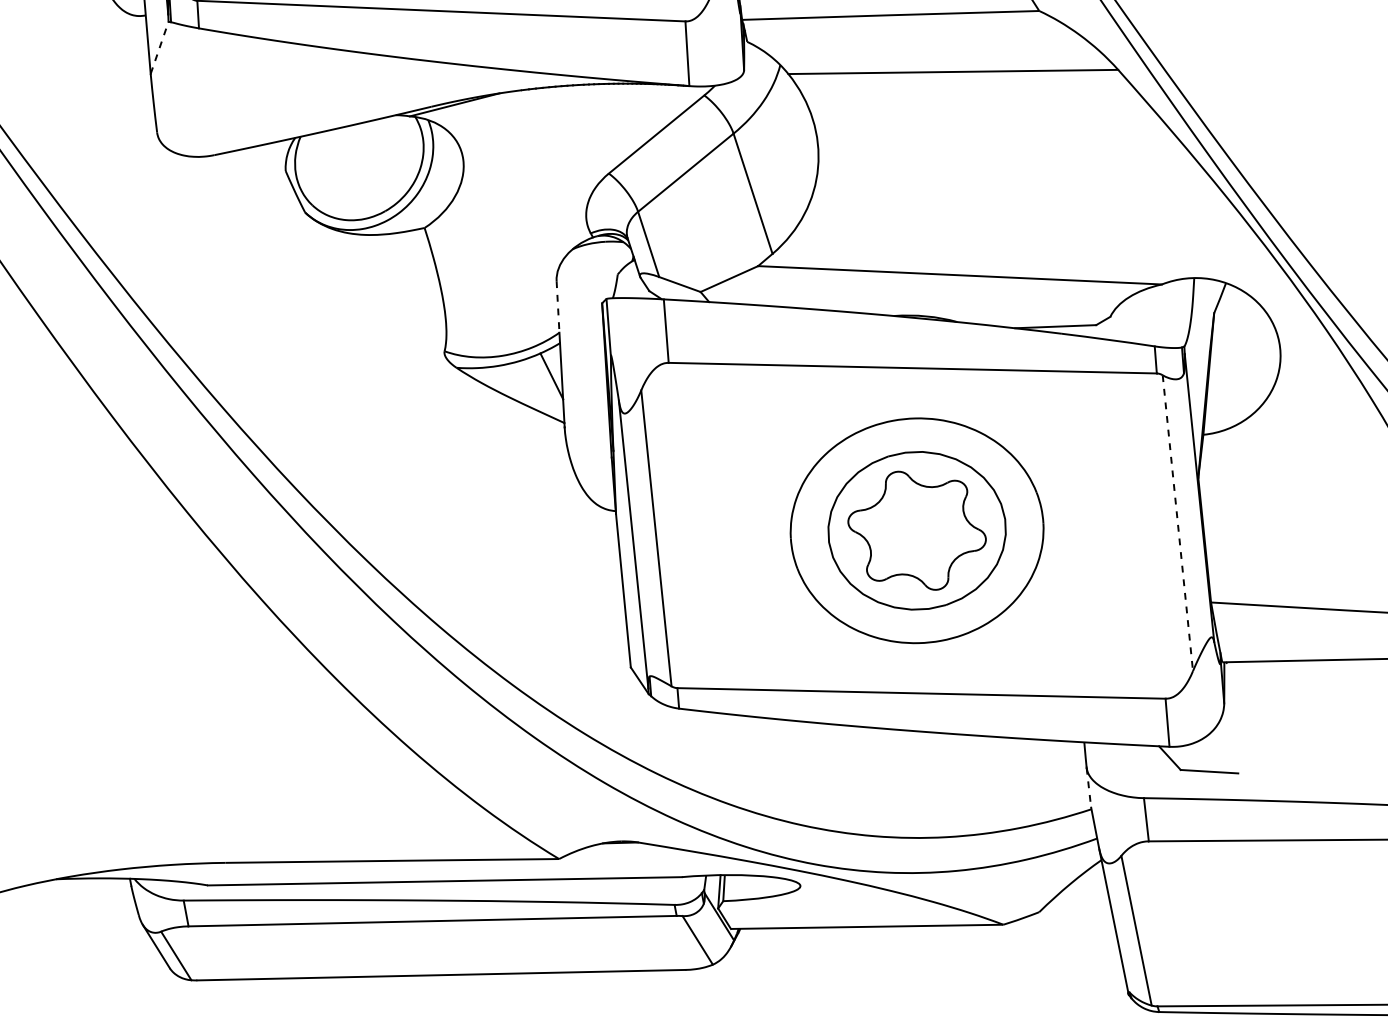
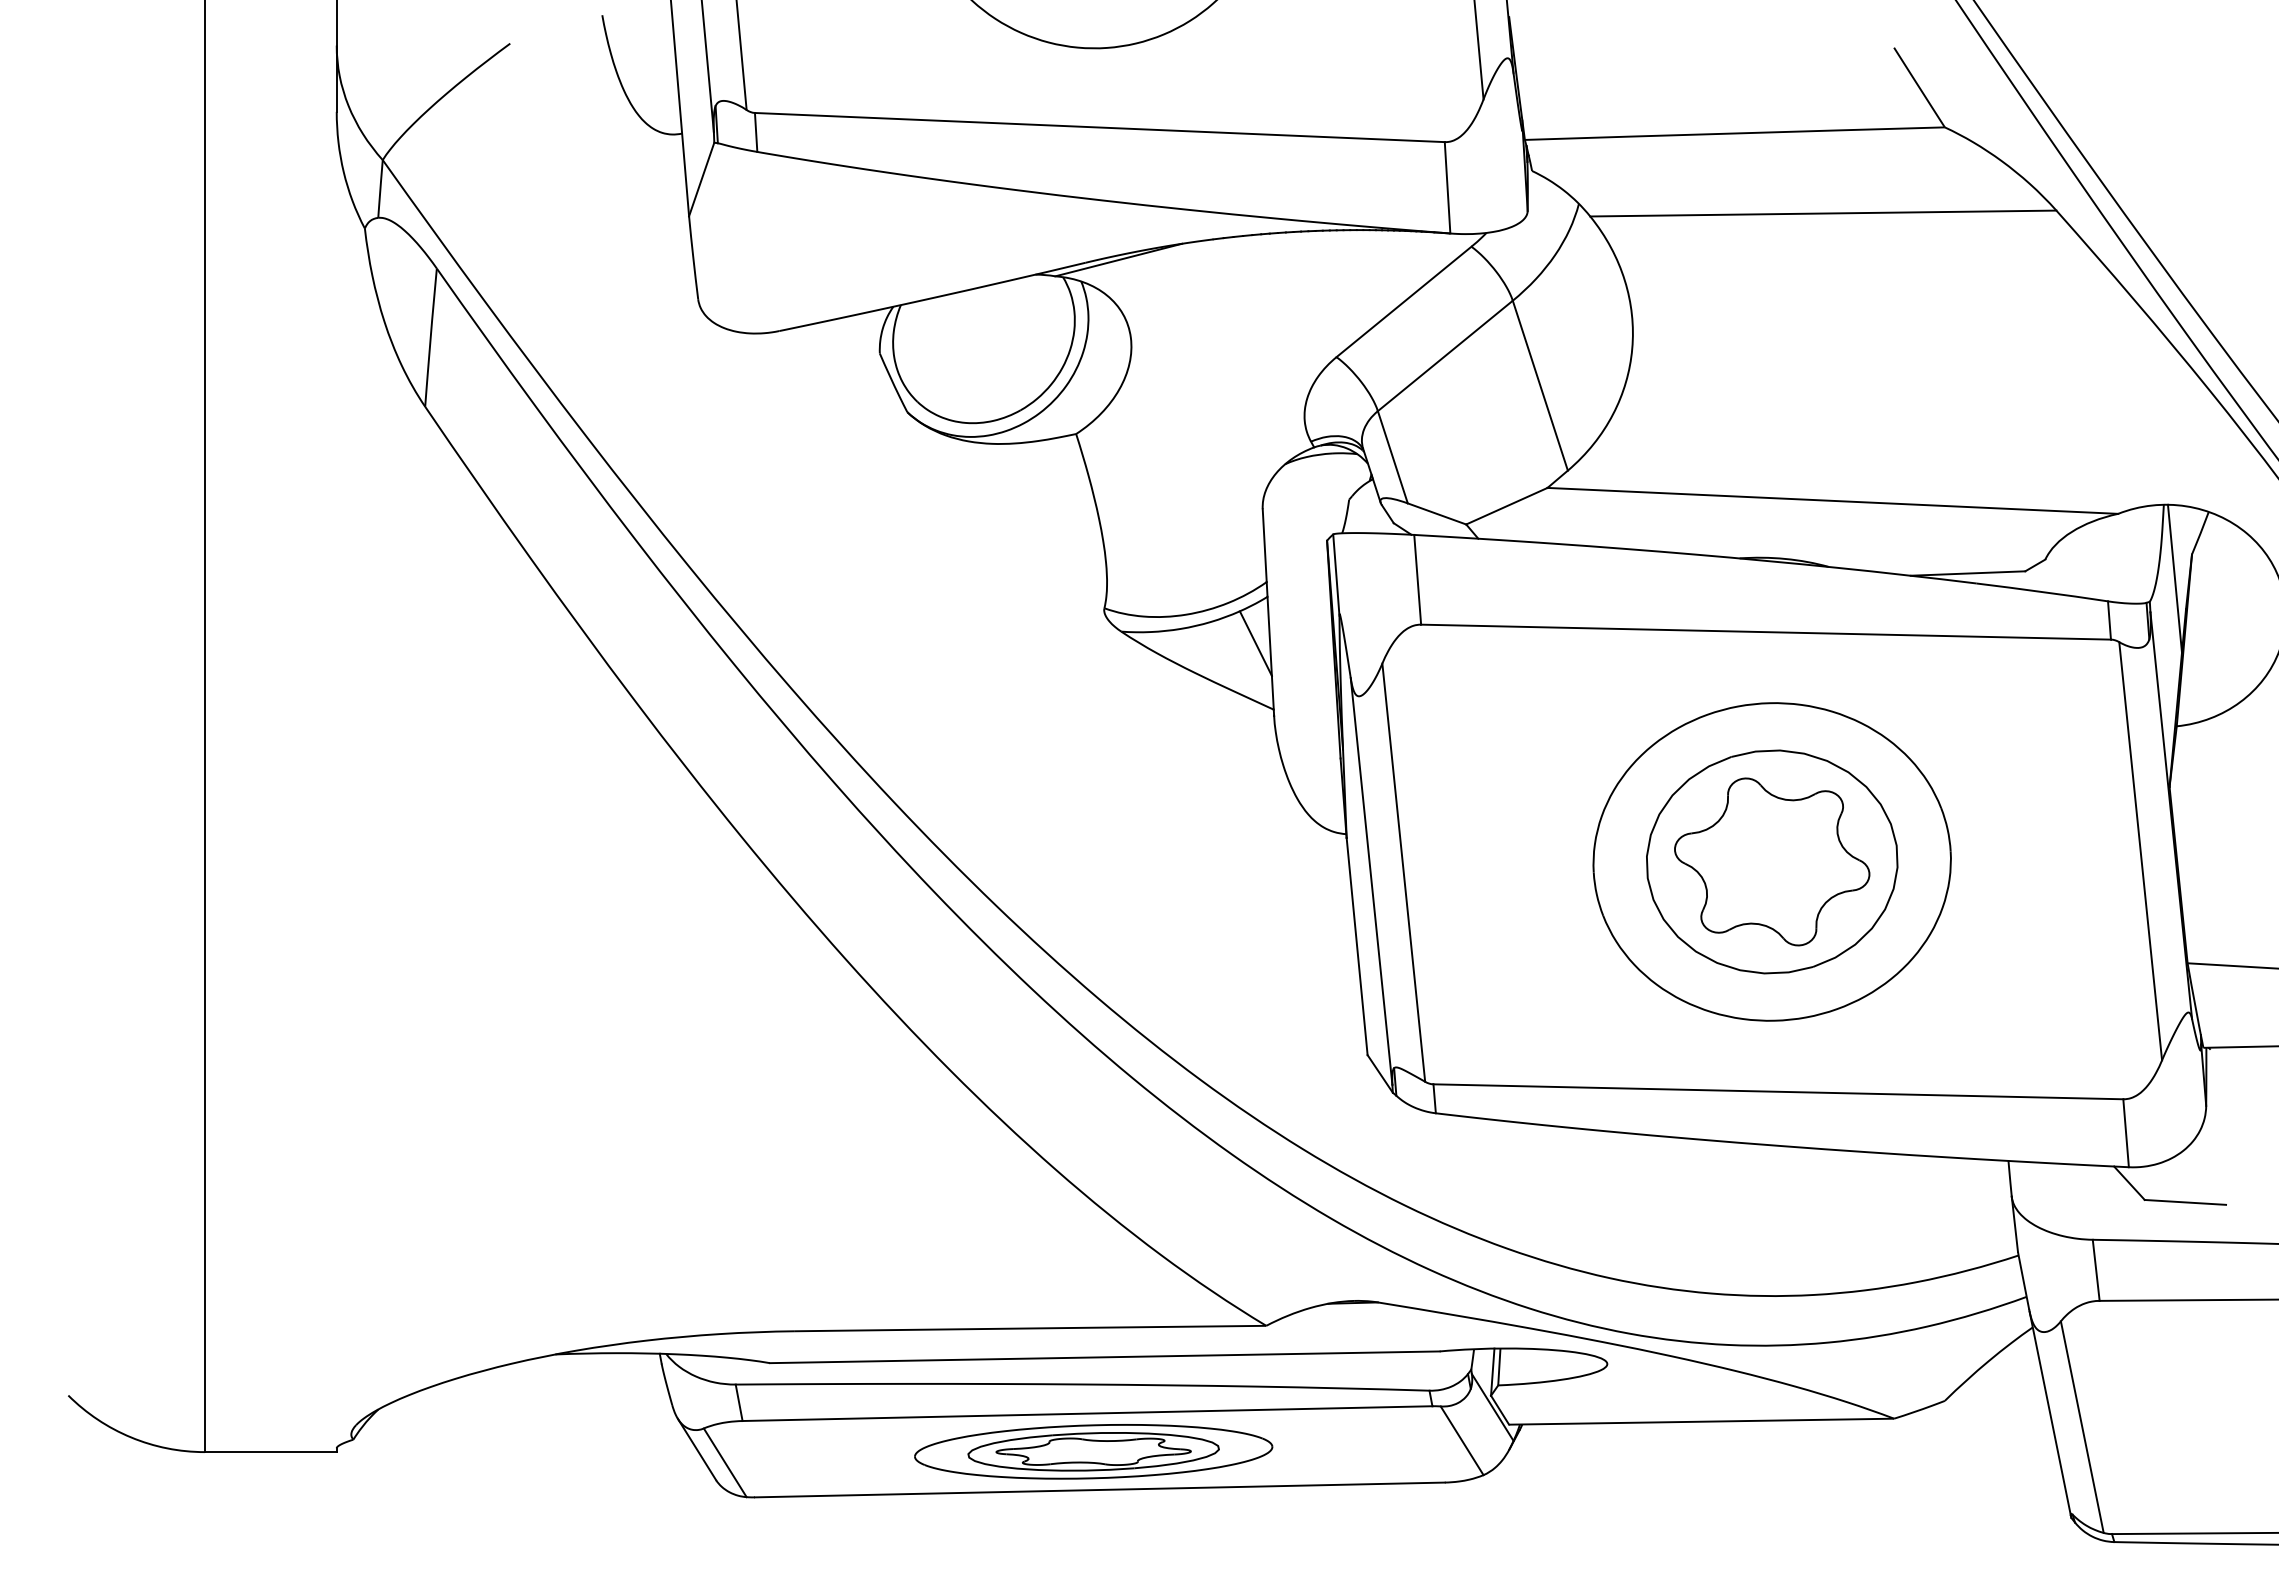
line: (159, 47) -> (701, 179), dashed -> solid
line: (557, 307) -> (1264, 546), dashed -> solid
line: (1201, 330) -> (2174, 578), added
line: (1177, 523) -> (2140, 851), dashed -> solid
line: (1088, 787) -> (2014, 1224), dashed -> solid
part: (436, 947) -> (1093, 1451), added

